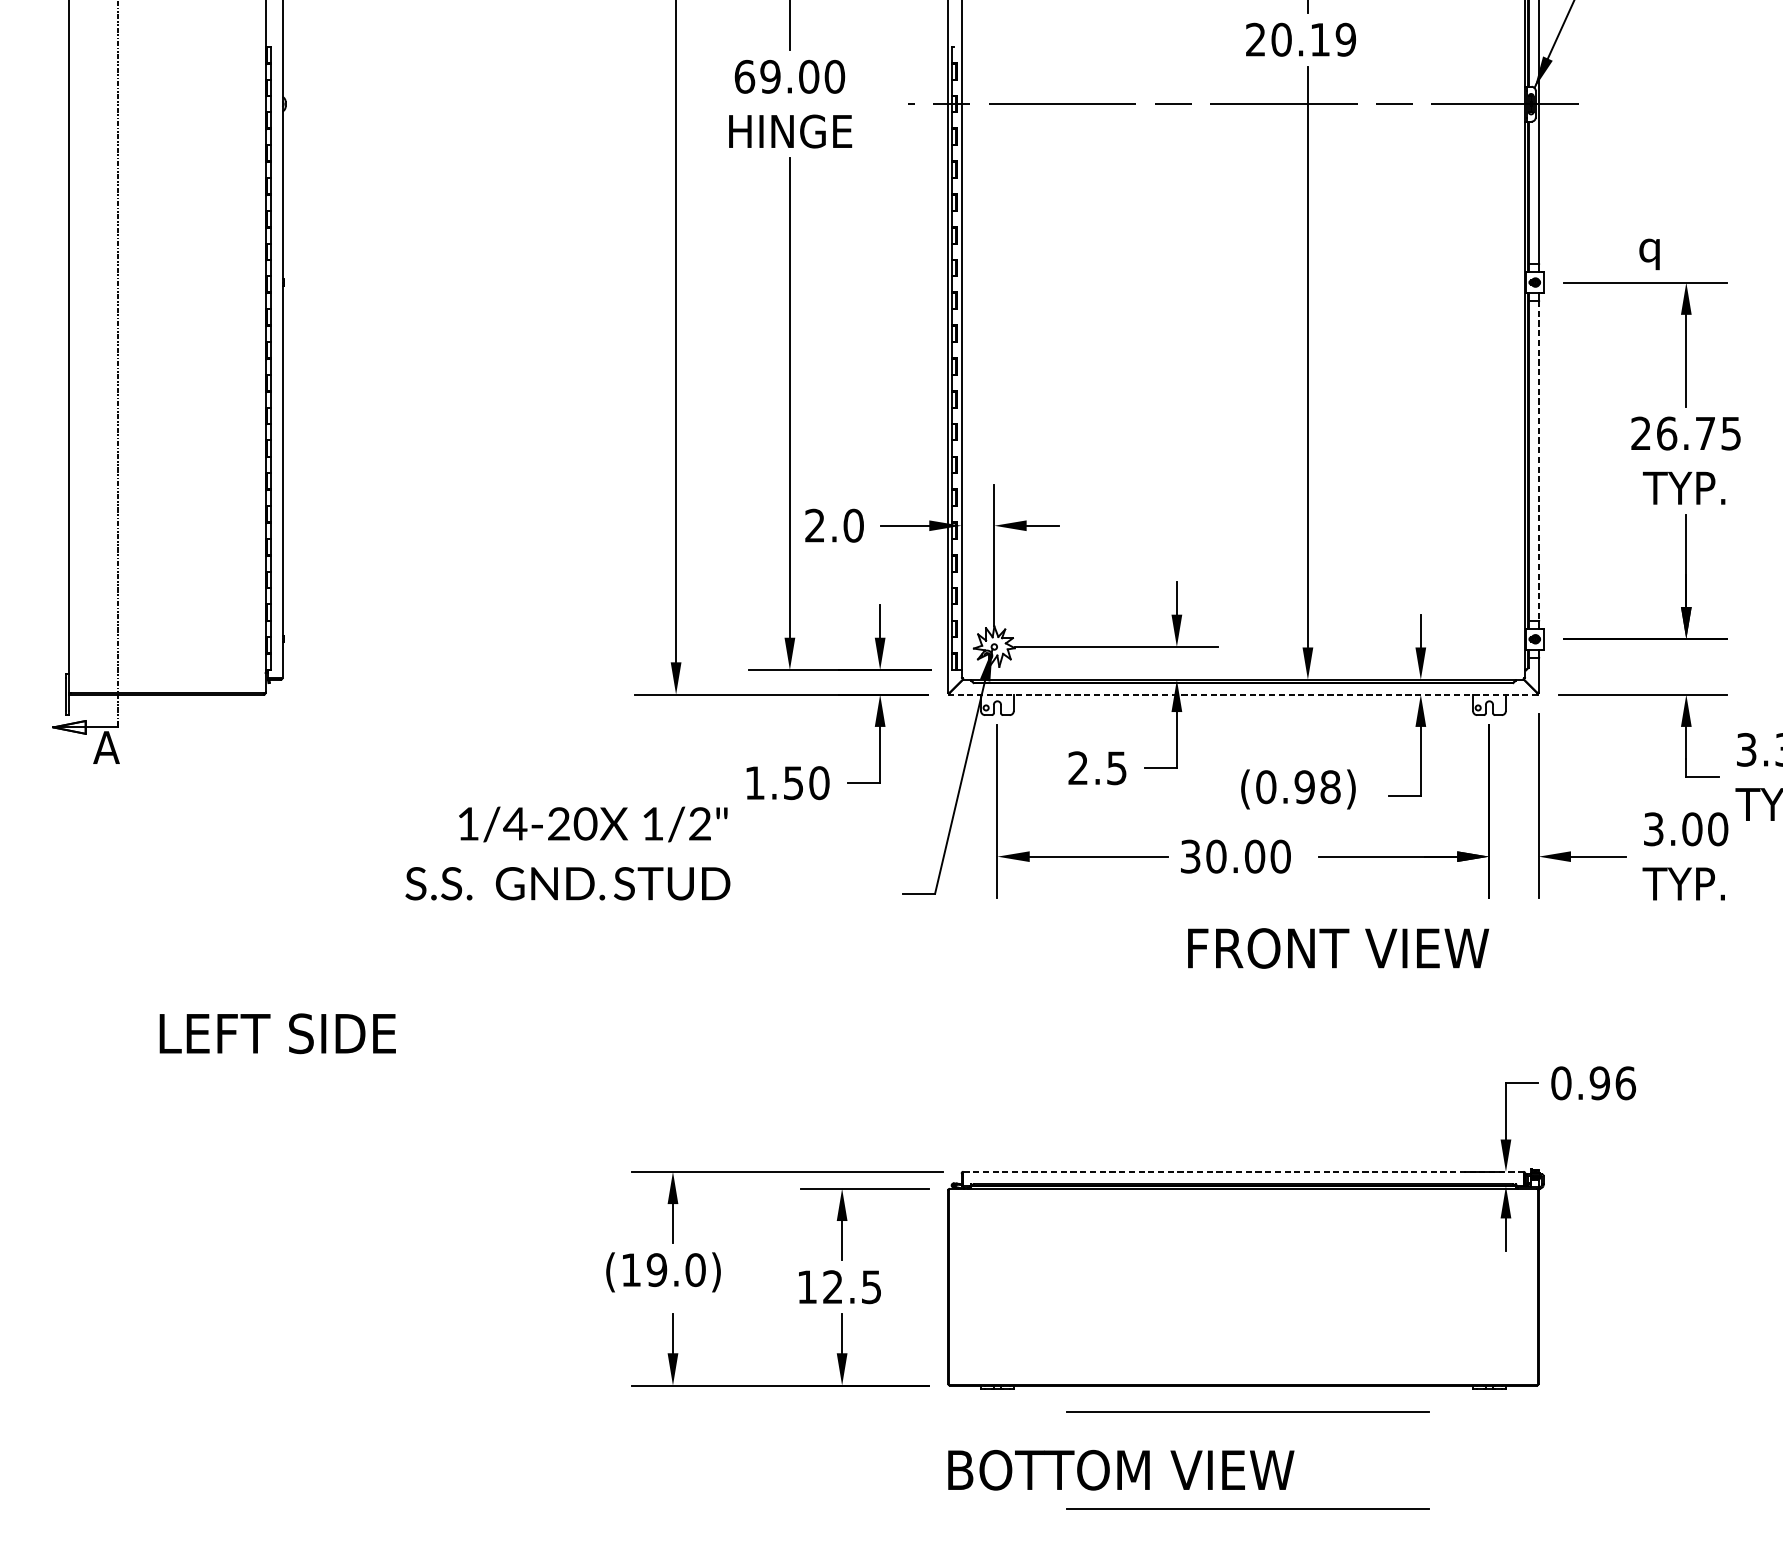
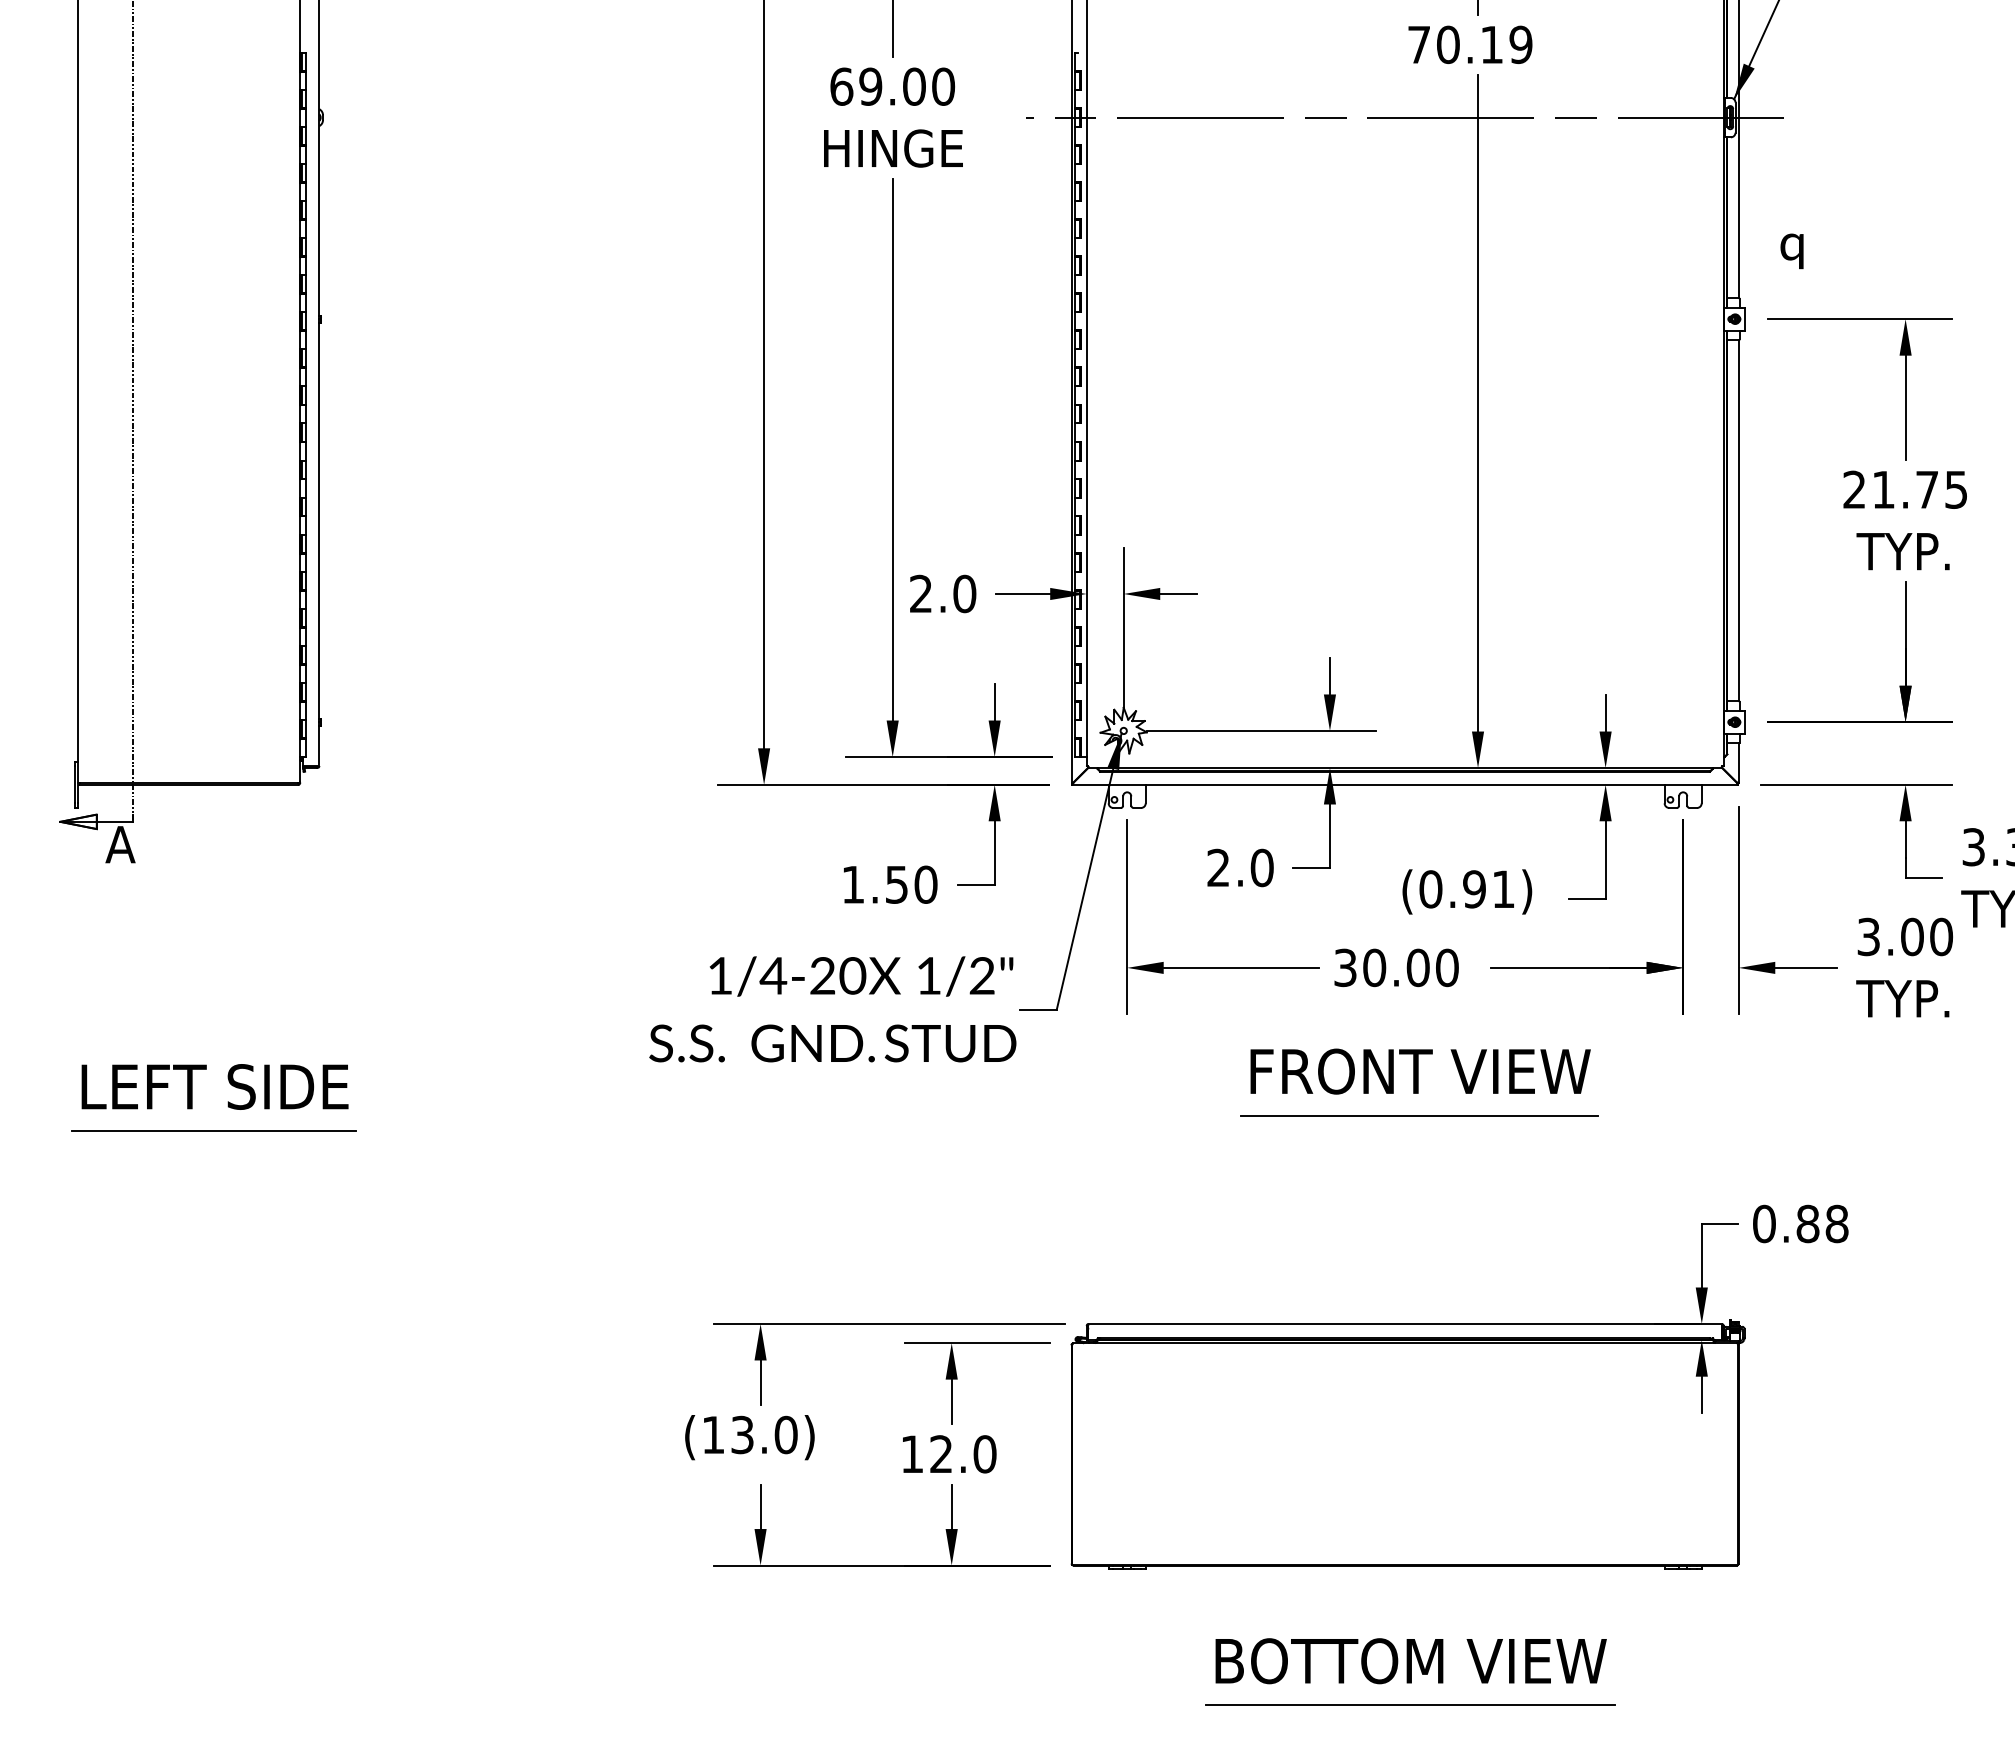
text: (1255, 39) -> (1418, 44), 20.19 -> 70.19
text: (1649, 254) -> (1791, 251), moved
text: (1666, 433) -> (1883, 489), 26.75 -> 21.75
line: (1538, 460) -> (1738, 520), dashed -> solid
line: (1243, 694) -> (1405, 784), dashed -> solid
text: (1116, 767) -> (1261, 867), 2.5 -> 2.0
text: (1330, 787) -> (1503, 889), (0.98) -> (0.91)
text: (567, 853) -> (832, 1009), moved
text: (1338, 948) -> (1420, 1071), moved
line: (1256, 987) -> (1419, 1115), added
line: (188, 1001) -> (213, 1131), added
text: (277, 1033) -> (214, 1086), moved
text: (1612, 1082) -> (1822, 1223), 0.96 -> 0.88
line: (1243, 1171) -> (1405, 1323), dashed -> solid
text: (656, 1270) -> (742, 1435), (19.0) -> (13.0)
text: (871, 1287) -> (984, 1454), 12.5 -> 12.0
line: (1248, 1411) -> (1410, 1594), removed
text: (1120, 1470) -> (1410, 1661), moved

